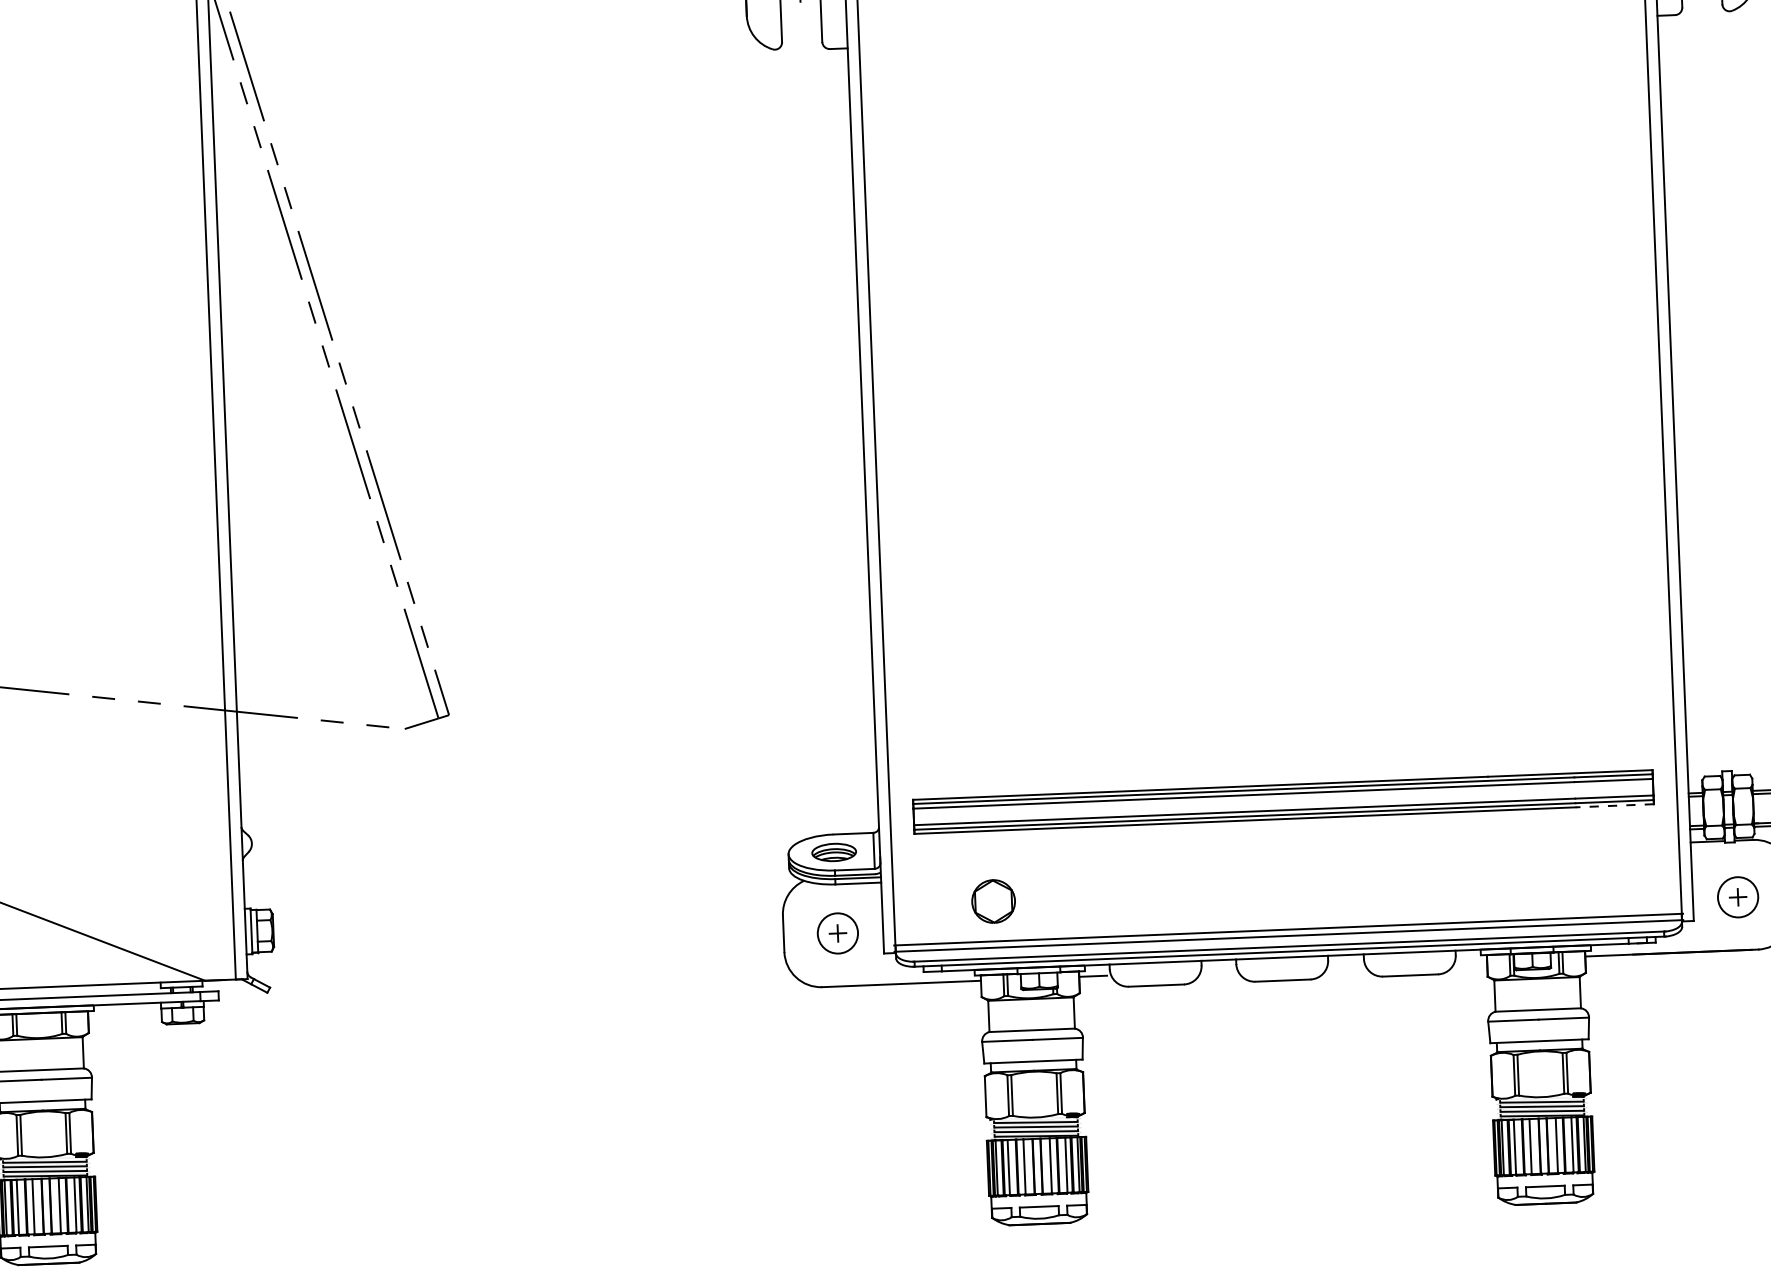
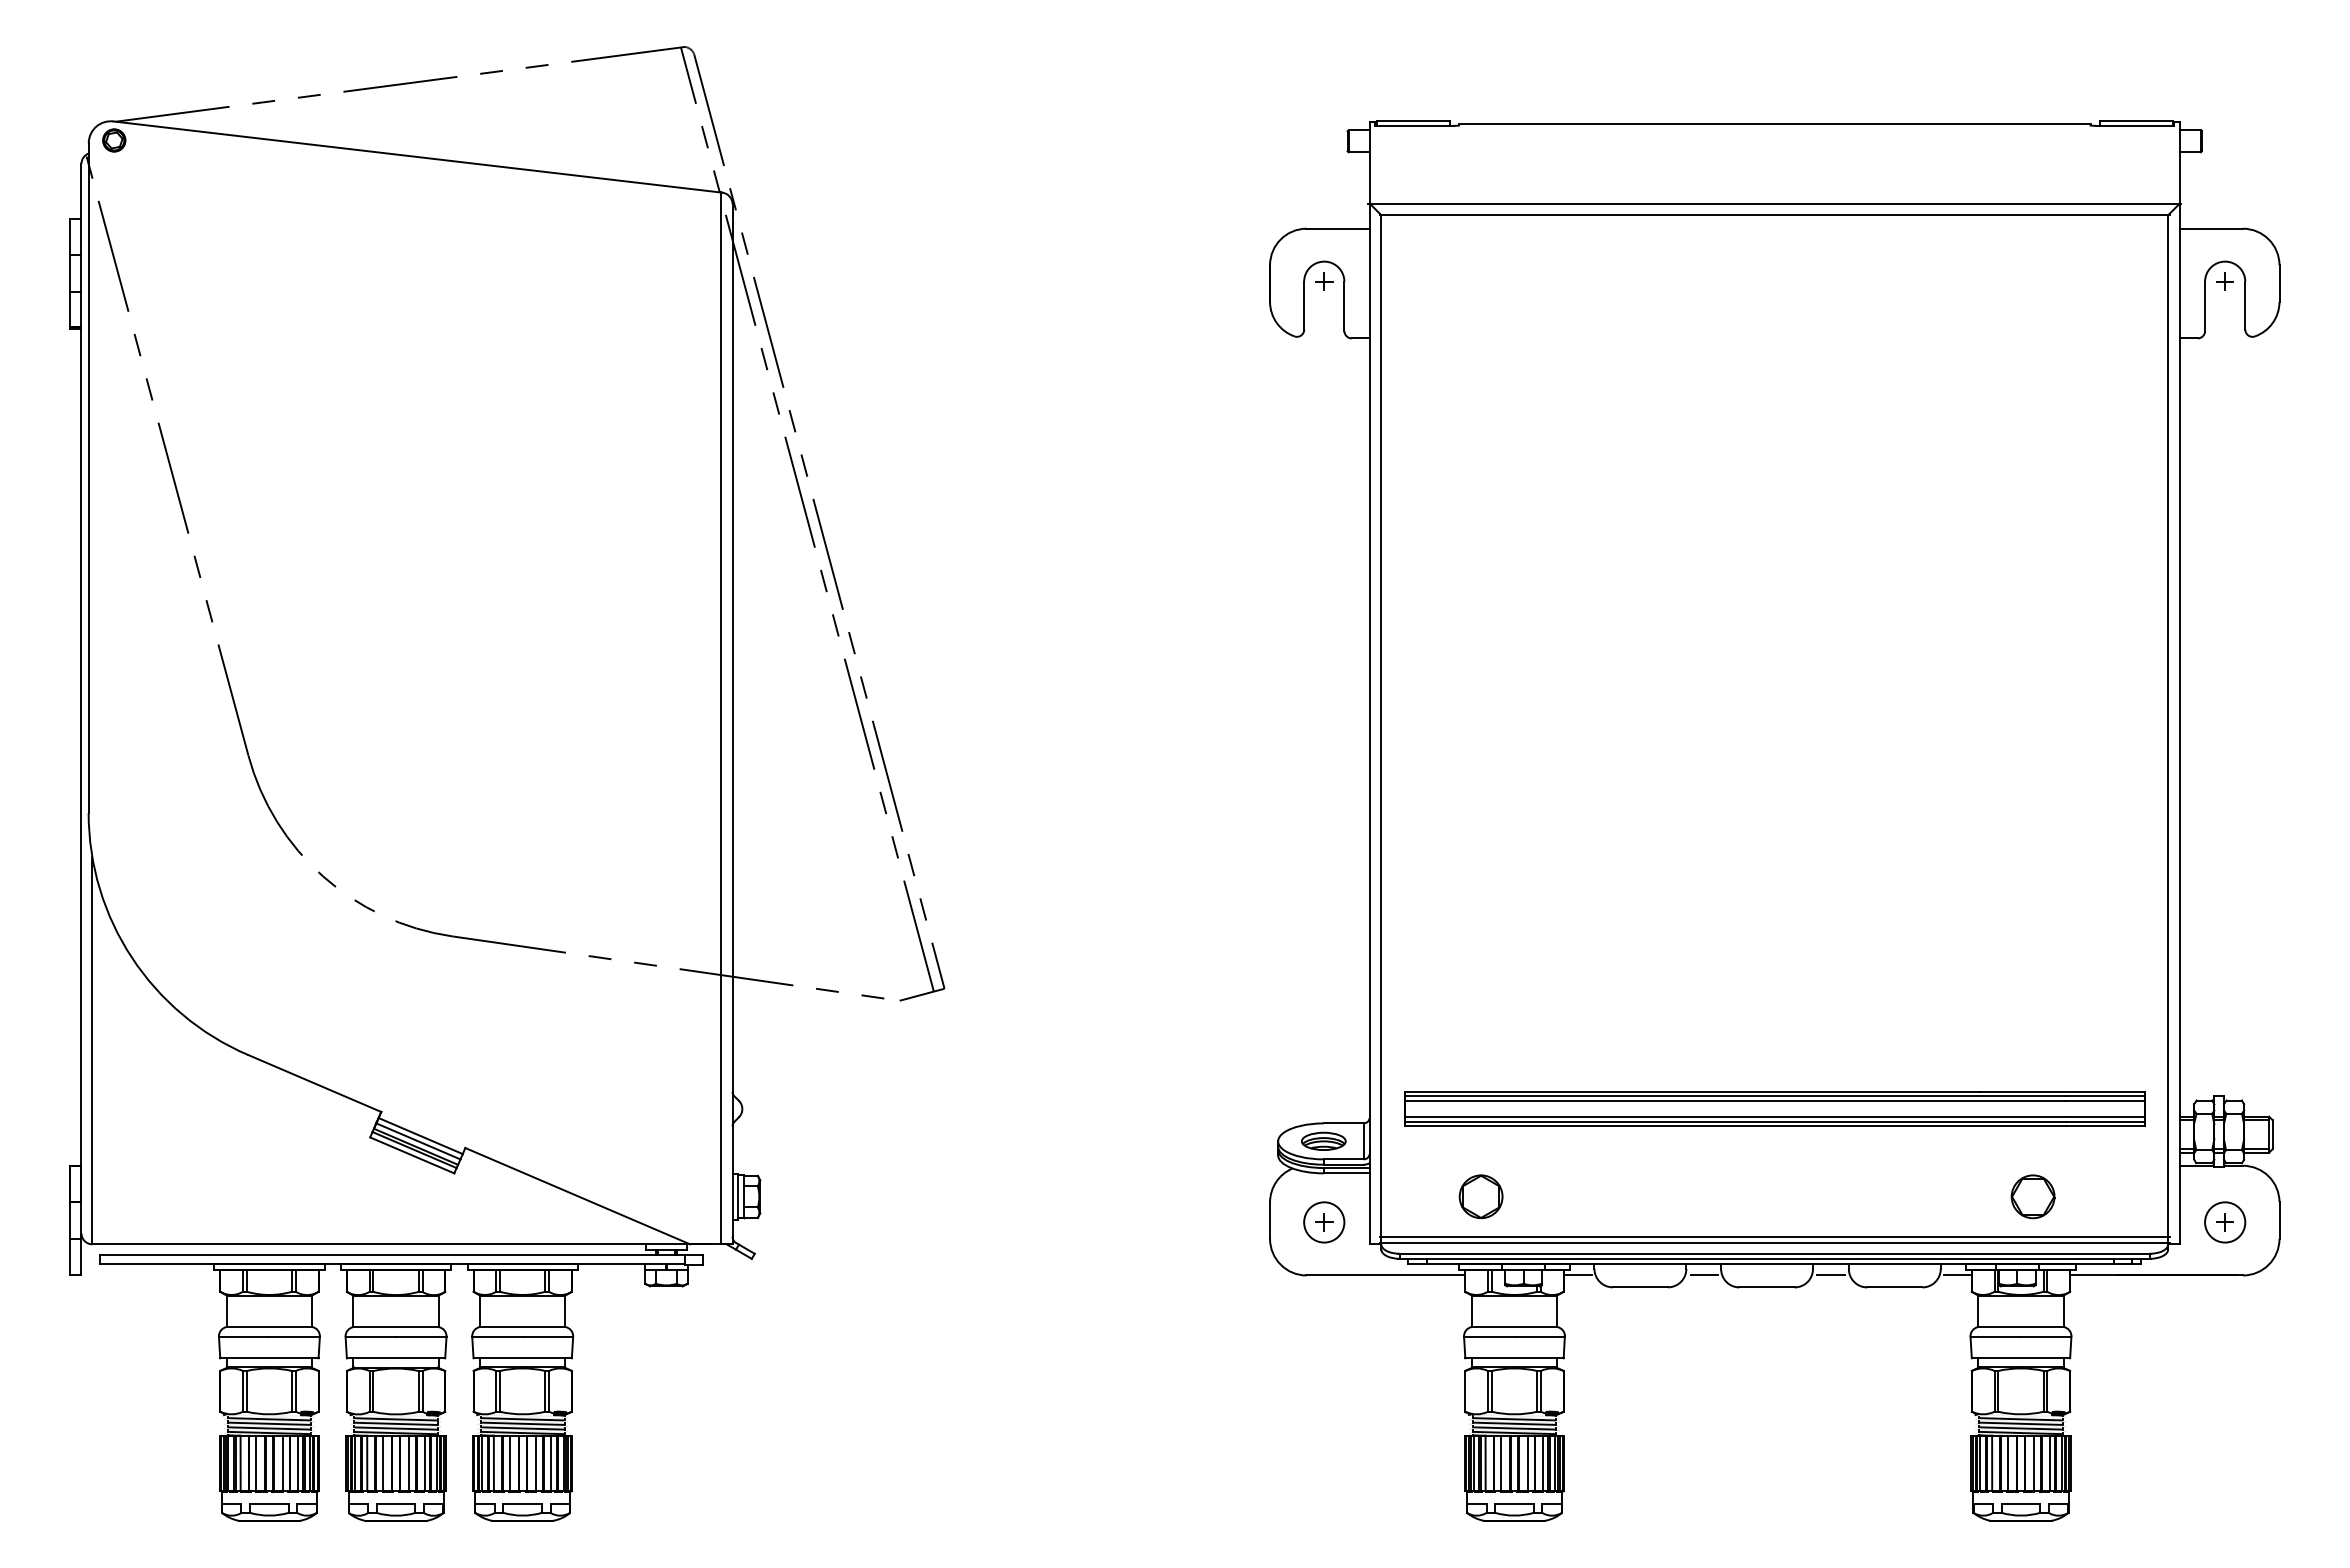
line: (1614, 806) -> (2105, 1126), dashed -> solid
part: (1544, 879) -> (2032, 1196), added
line: (1472, 961) -> (1957, 1275), added
line: (1345, 966) -> (1830, 1275), added
line: (1219, 971) -> (1704, 1275), added

